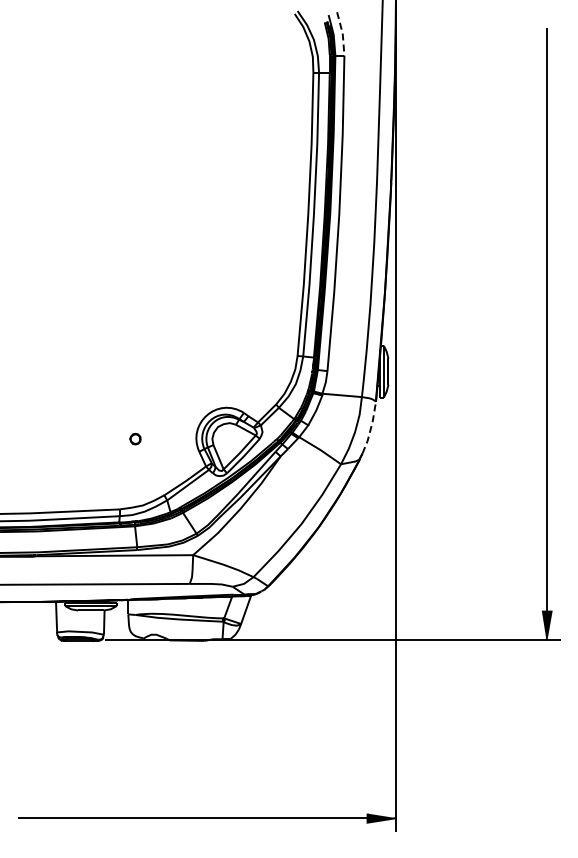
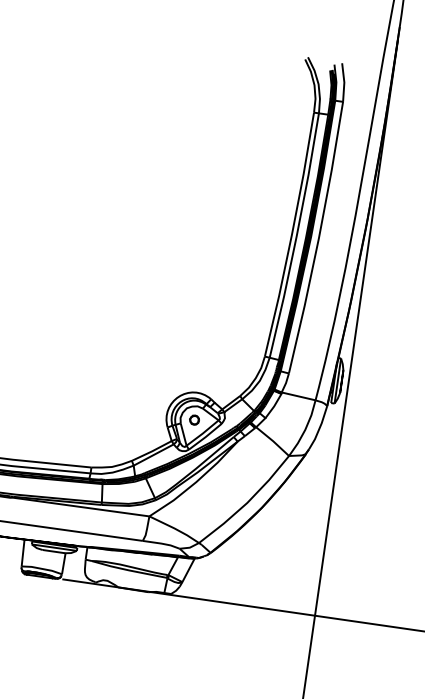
line: (342, 33) -> (344, 82), dashed -> solid
line: (371, 427) -> (320, 427), dashed -> solid
part: (135, 438) -> (194, 419), moved

